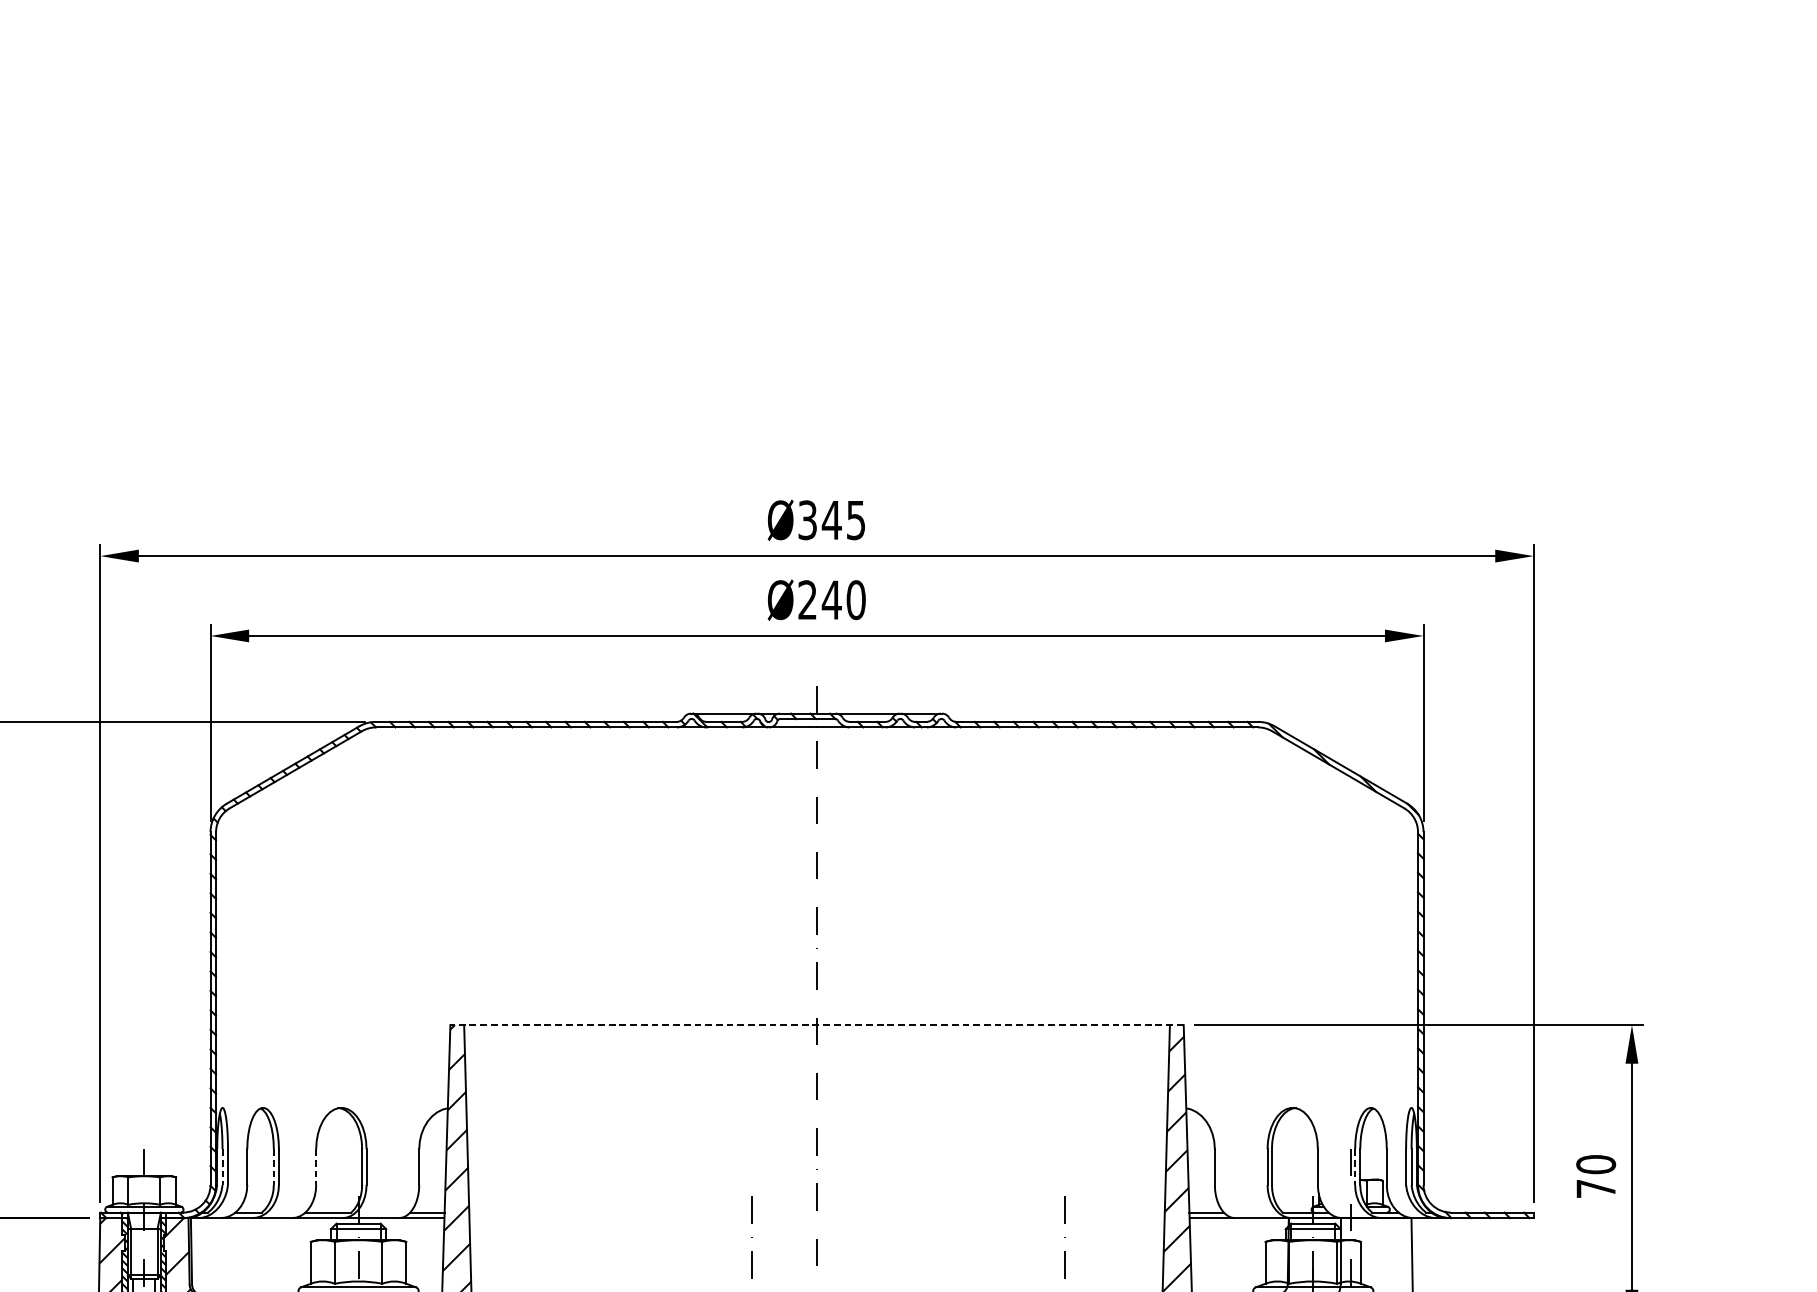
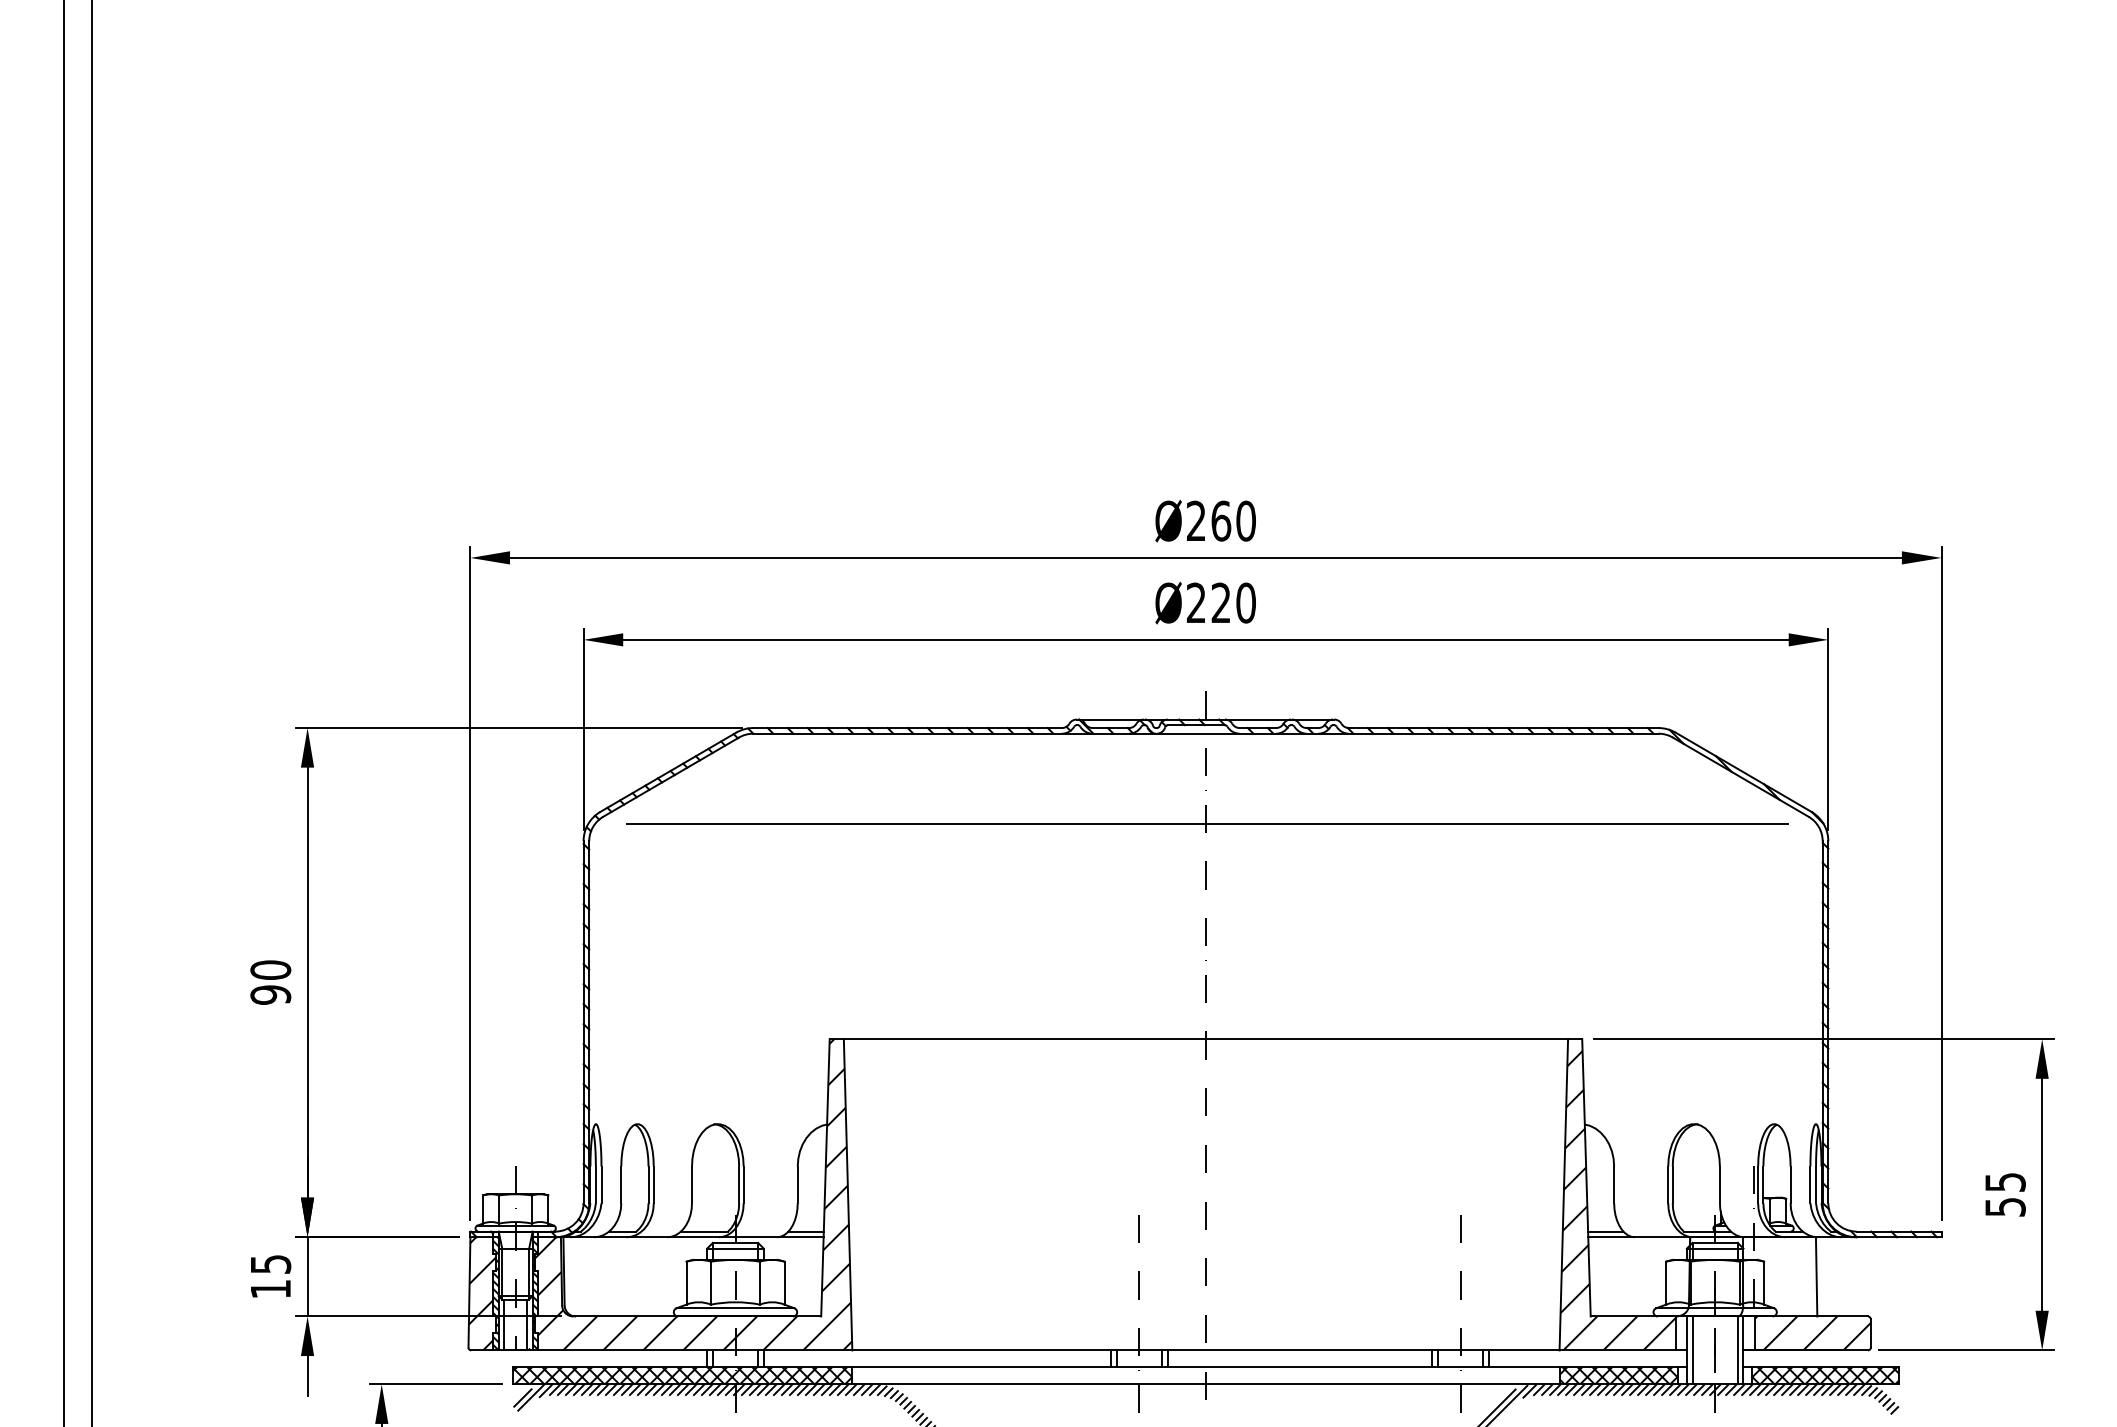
text: (832, 519) -> (1221, 520), Ø345 -> Ø260
text: (831, 599) -> (1220, 602), Ø240 -> Ø220
line: (818, 815) -> (1207, 824), added
line: (816, 1025) -> (1205, 1039), dashed -> solid
line: (222, 1167) -> (595, 1185), dashed -> solid
line: (273, 1167) -> (648, 1185), dashed -> solid
line: (316, 1167) -> (692, 1185), dashed -> solid
line: (1355, 1167) -> (1758, 1185), dashed -> solid
text: (1596, 1176) -> (2005, 1194), 70 -> 55

